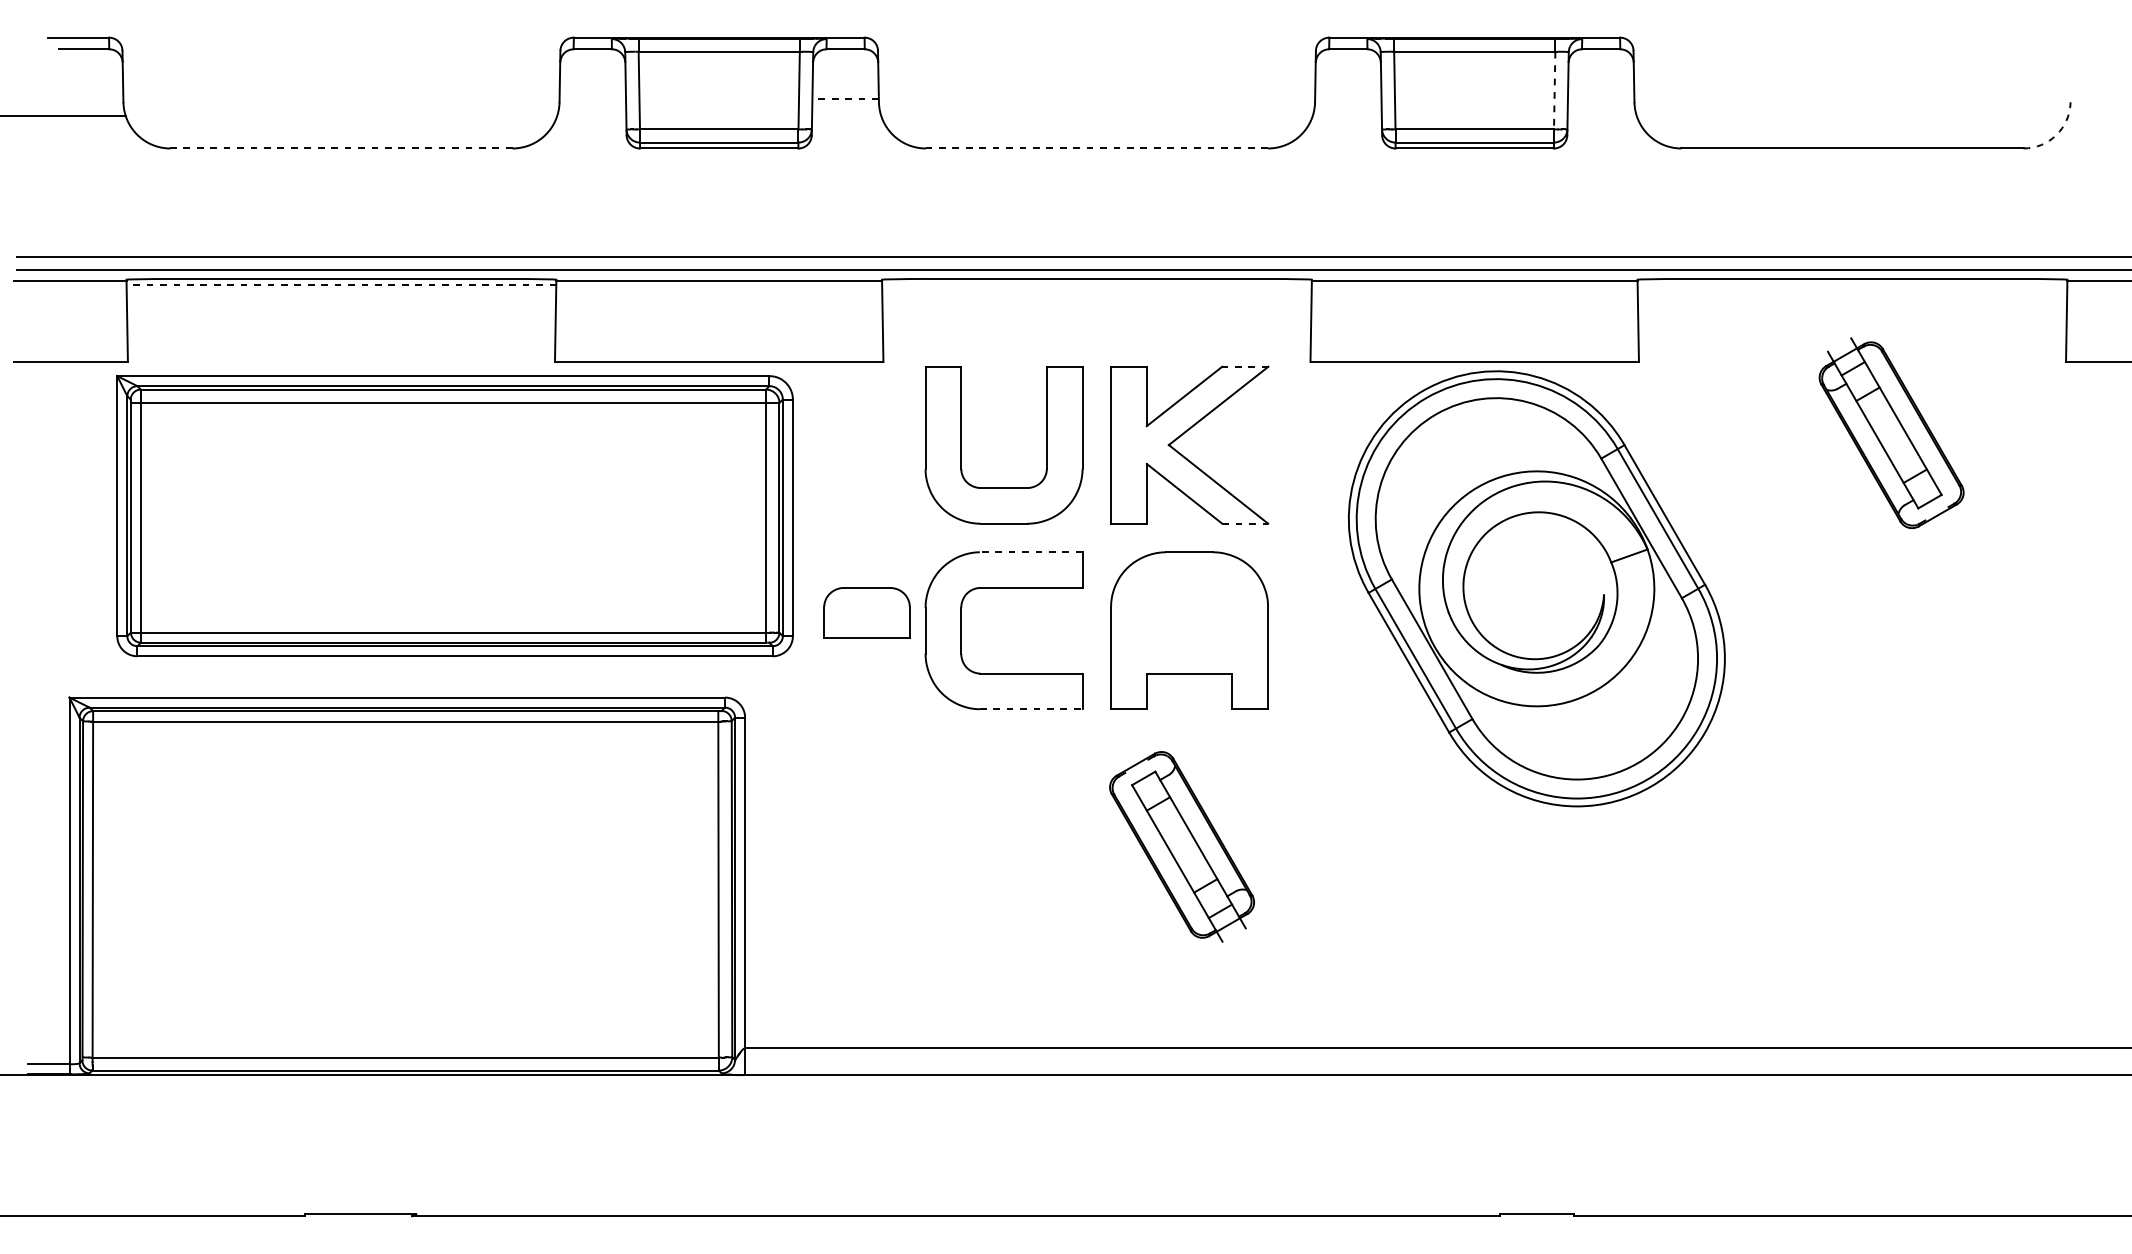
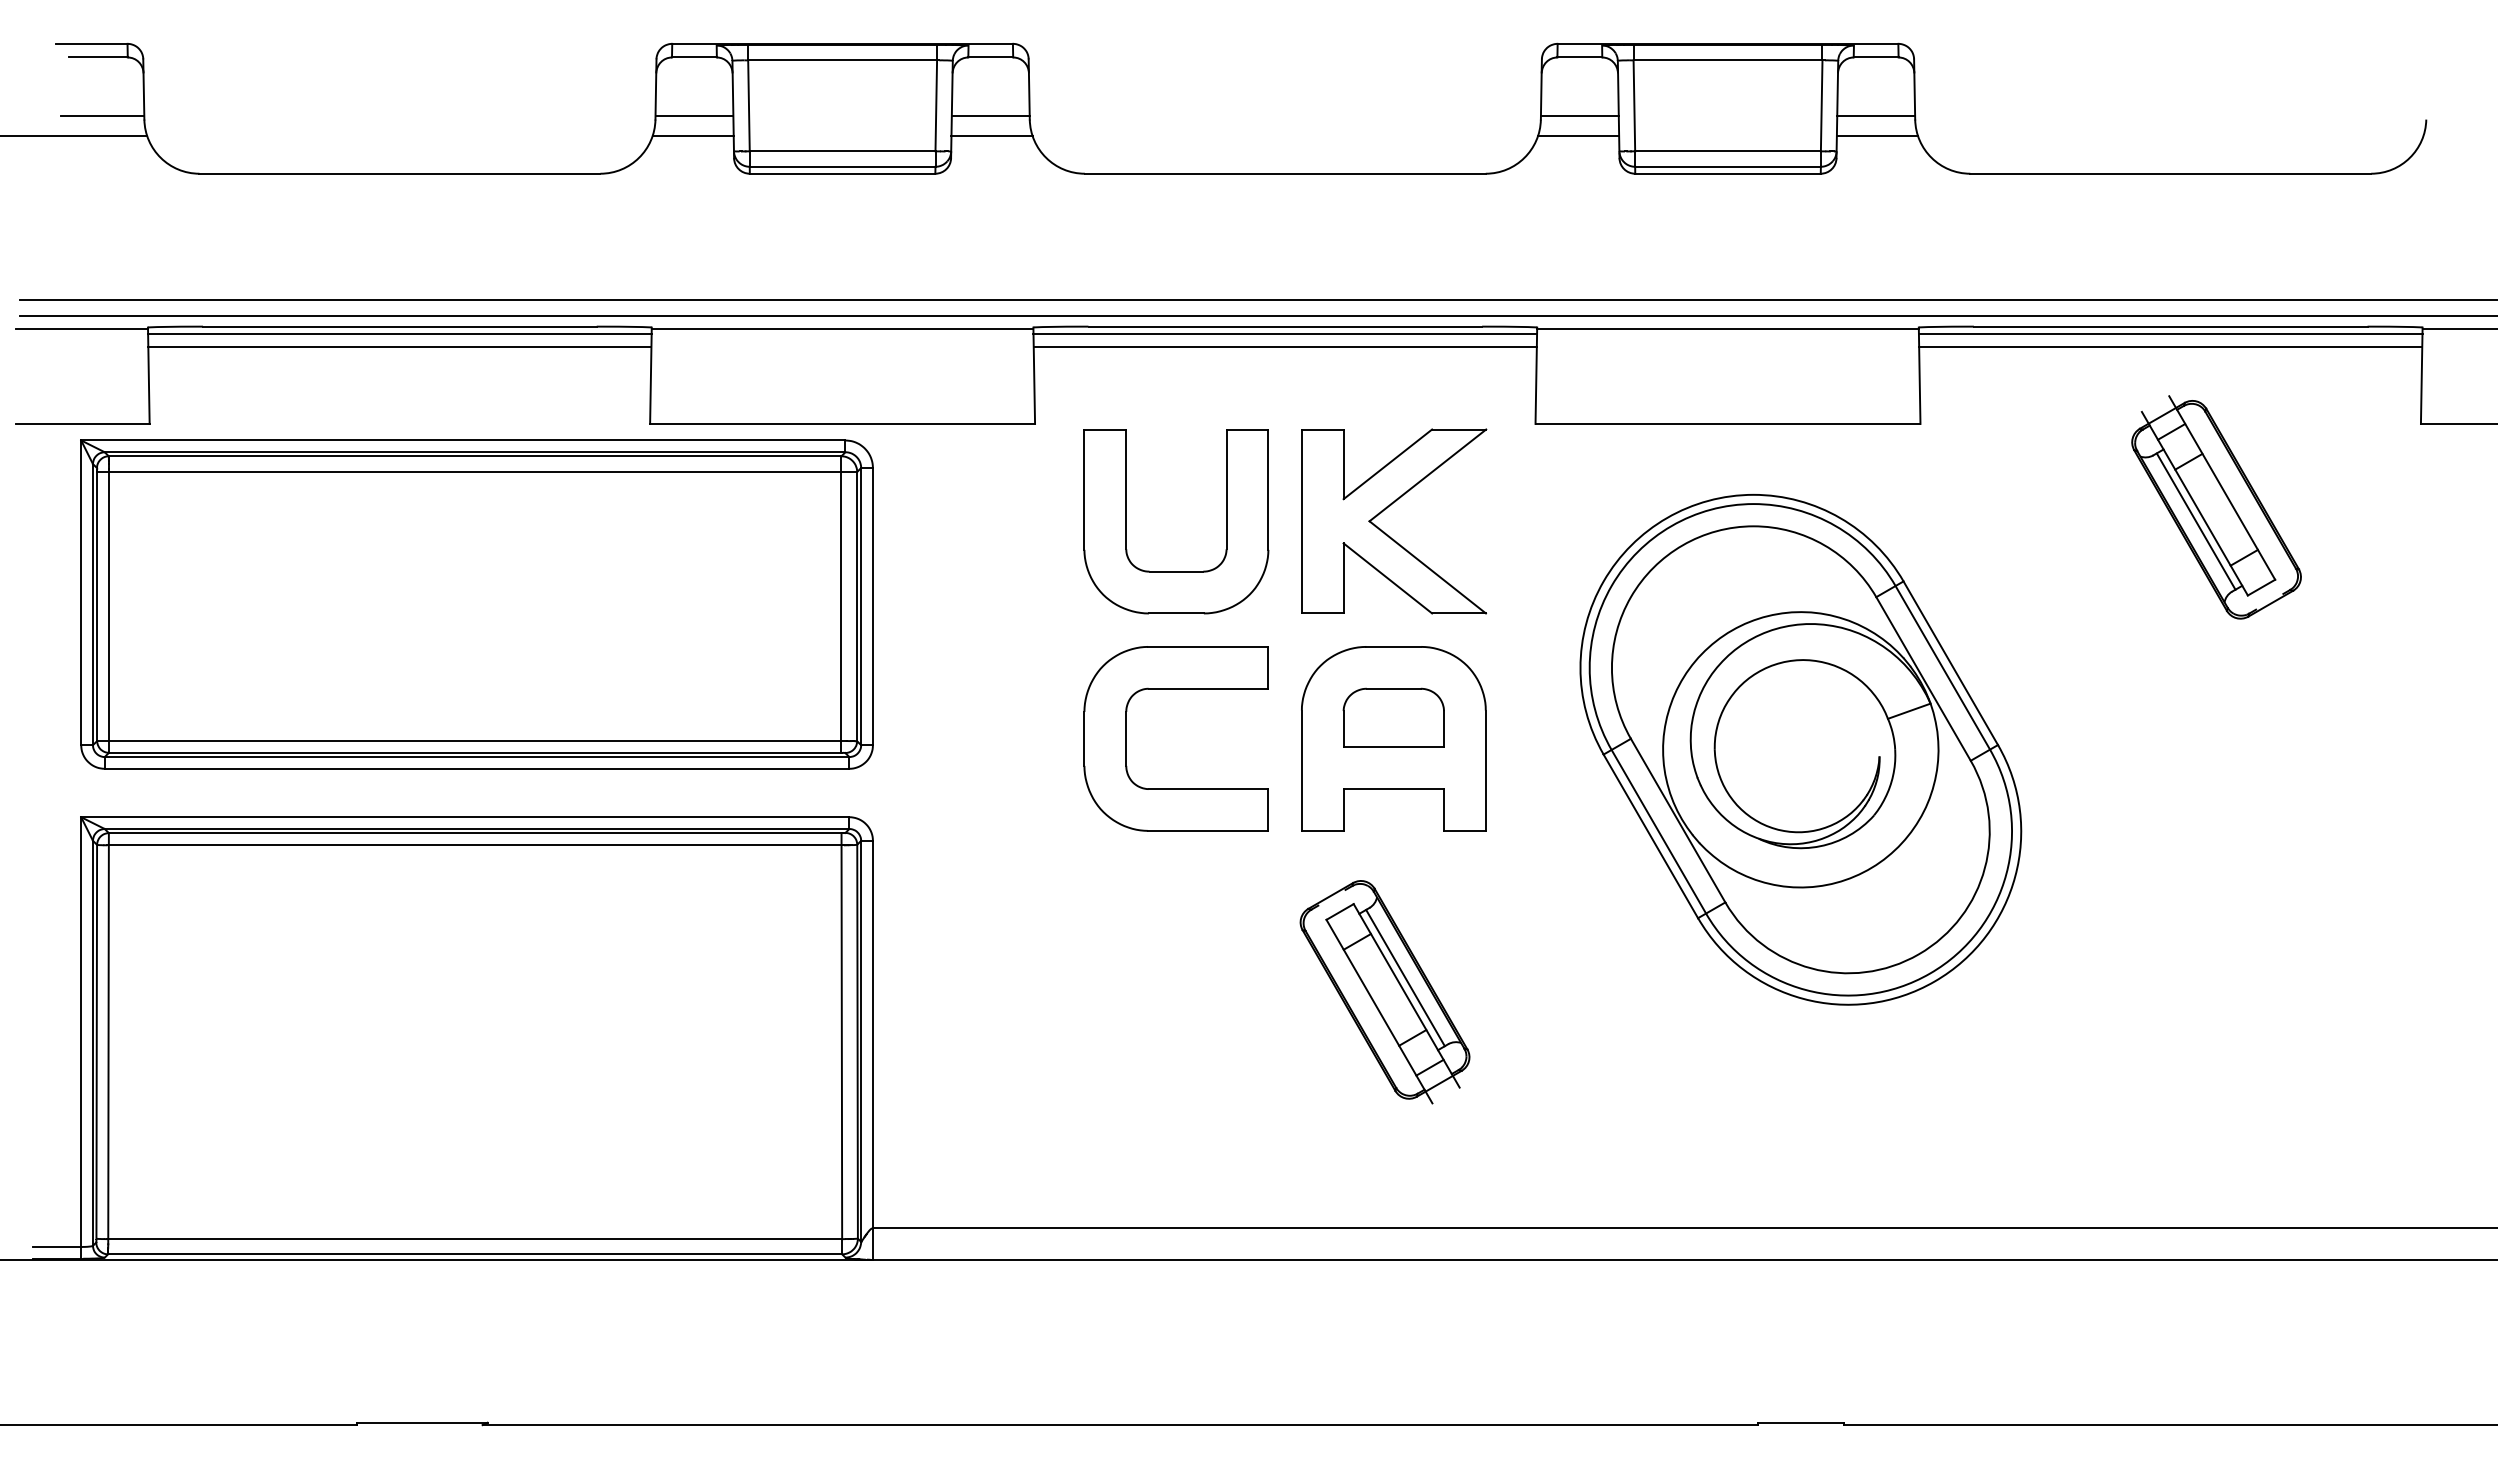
line: (1554, 91) -> (1821, 106), dashed -> solid
line: (87, 98) -> (102, 115), added
line: (592, 98) -> (694, 115), added
line: (845, 98) -> (990, 115), dashed -> solid
line: (1348, 98) -> (1579, 115), added
line: (1601, 98) -> (1876, 115), added
line: (591, 115) -> (692, 135), added
line: (846, 115) -> (991, 135), added
line: (1347, 115) -> (1578, 135), added
line: (1601, 115) -> (1876, 135), added
arc: (2056, 134) -> (2409, 157), dashed -> solid
line: (341, 148) -> (399, 173), dashed -> solid
line: (1096, 148) -> (1284, 173), dashed -> solid
line: (341, 284) -> (399, 333), dashed -> solid
line: (1097, 284) -> (1285, 333), added
line: (1852, 284) -> (2170, 333), added
line: (341, 295) -> (399, 346), added
line: (1096, 295) -> (1284, 346), added
line: (1852, 295) -> (2170, 346), added
line: (1244, 366) -> (1458, 429), dashed -> solid
line: (1873, 445) -> (2195, 521), added
part: (454, 516) -> (476, 604), moved
line: (1245, 523) -> (1459, 613), dashed -> solid
line: (1030, 551) -> (1207, 646), dashed -> solid
part: (1536, 588) -> (1800, 749), moved
part: (866, 612) -> (1393, 717), moved
line: (1031, 708) -> (1208, 830), dashed -> solid
line: (1199, 834) -> (1405, 977), added

